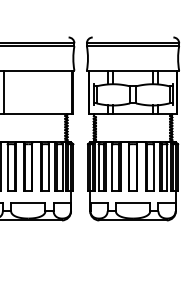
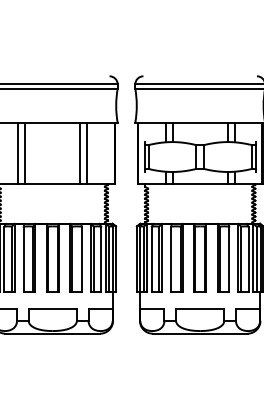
line: (8, 92) -> (25, 153), added
line: (47, 92) -> (80, 153), added
line: (52, 92) -> (87, 153), added

